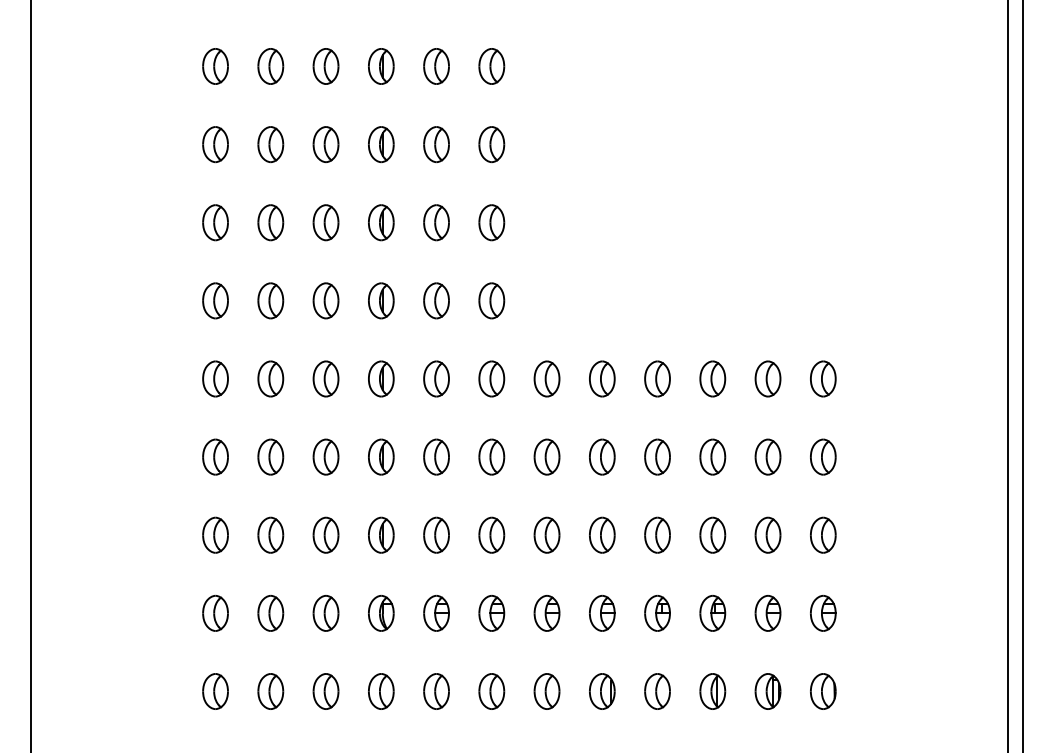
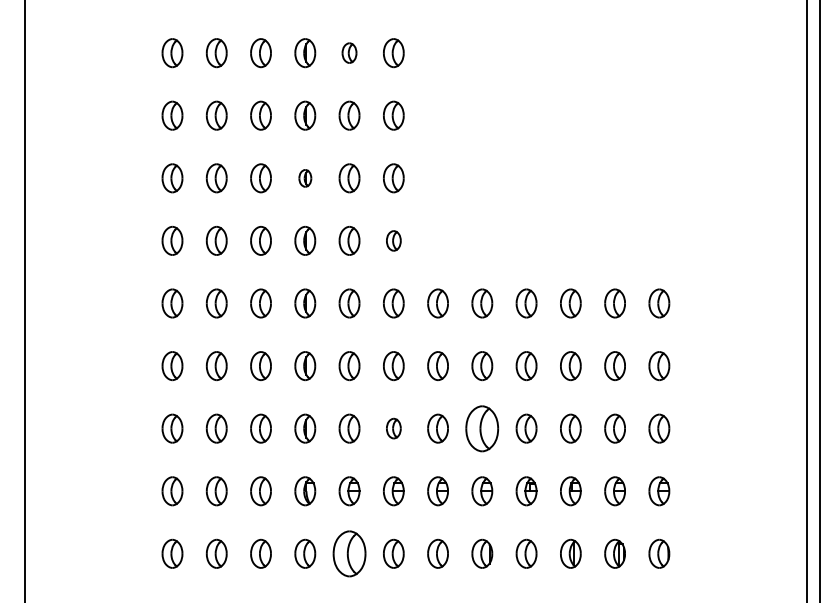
part: (436, 66) -> (349, 53), size x0.7
part: (381, 222) -> (305, 178), size x0.6
part: (491, 300) -> (393, 240), size x0.7
part: (491, 534) -> (393, 428), size x0.7
part: (602, 534) -> (482, 428), size x1.6
part: (436, 691) -> (349, 553), size x1.6

